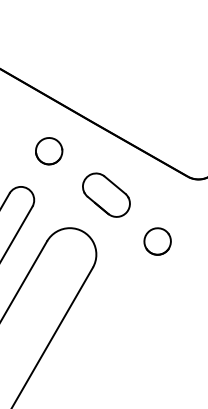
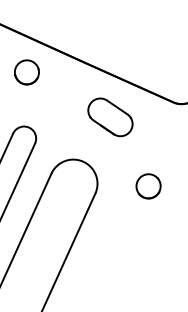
part: (49, 151) -> (27, 72), moved
part: (106, 194) -> (110, 116), moved
part: (157, 241) -> (148, 186), moved

